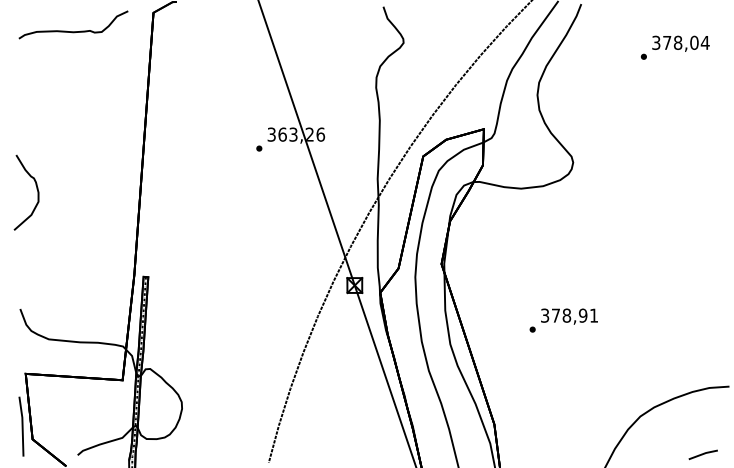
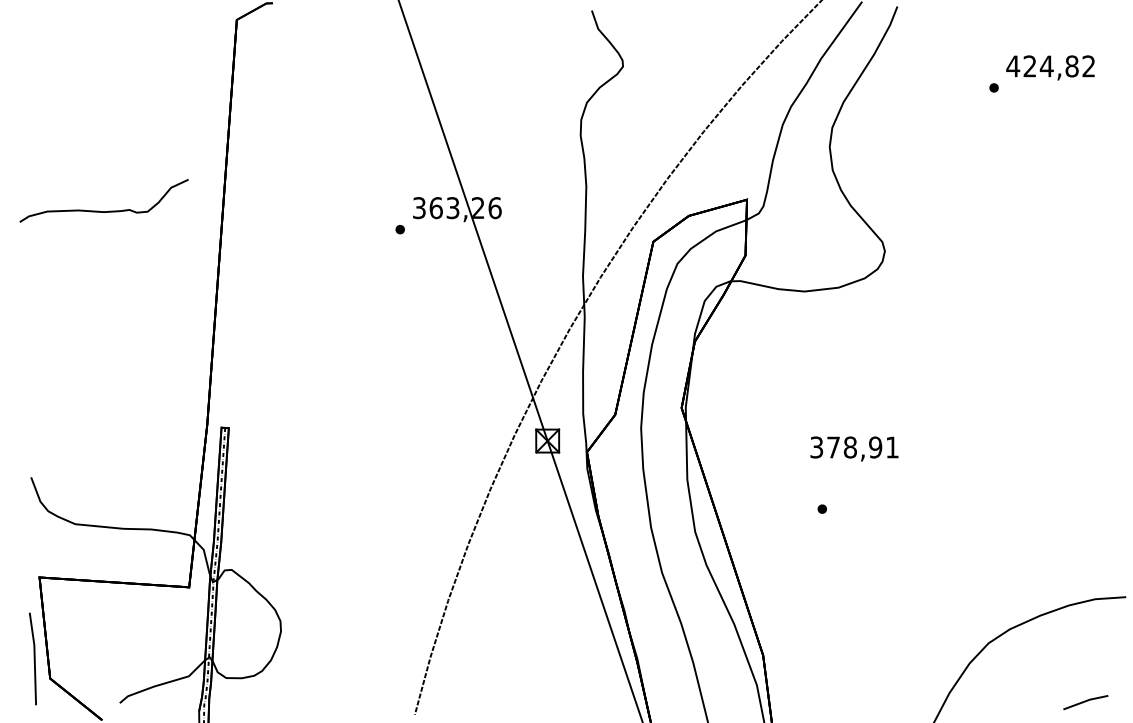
curve: (73, 31) -> (104, 210), moved
text: (680, 42) -> (1050, 65), 378,04 -> 424,82
curve: (36, 189) -> (56, 292), removed
text: (569, 316) -> (854, 448), moved

